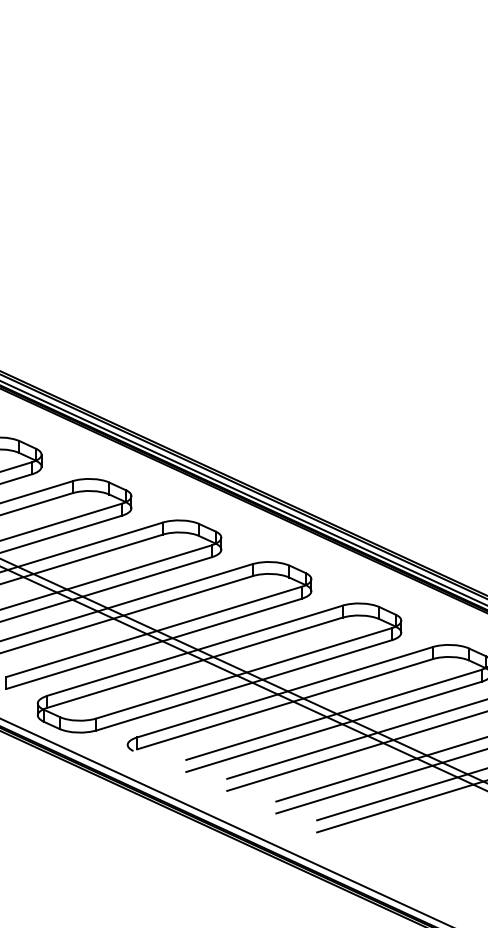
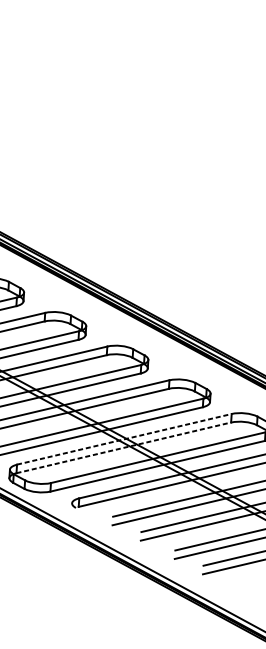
line: (195, 650) -> (124, 439), solid -> dashed
line: (195, 662) -> (124, 447), solid -> dashed

